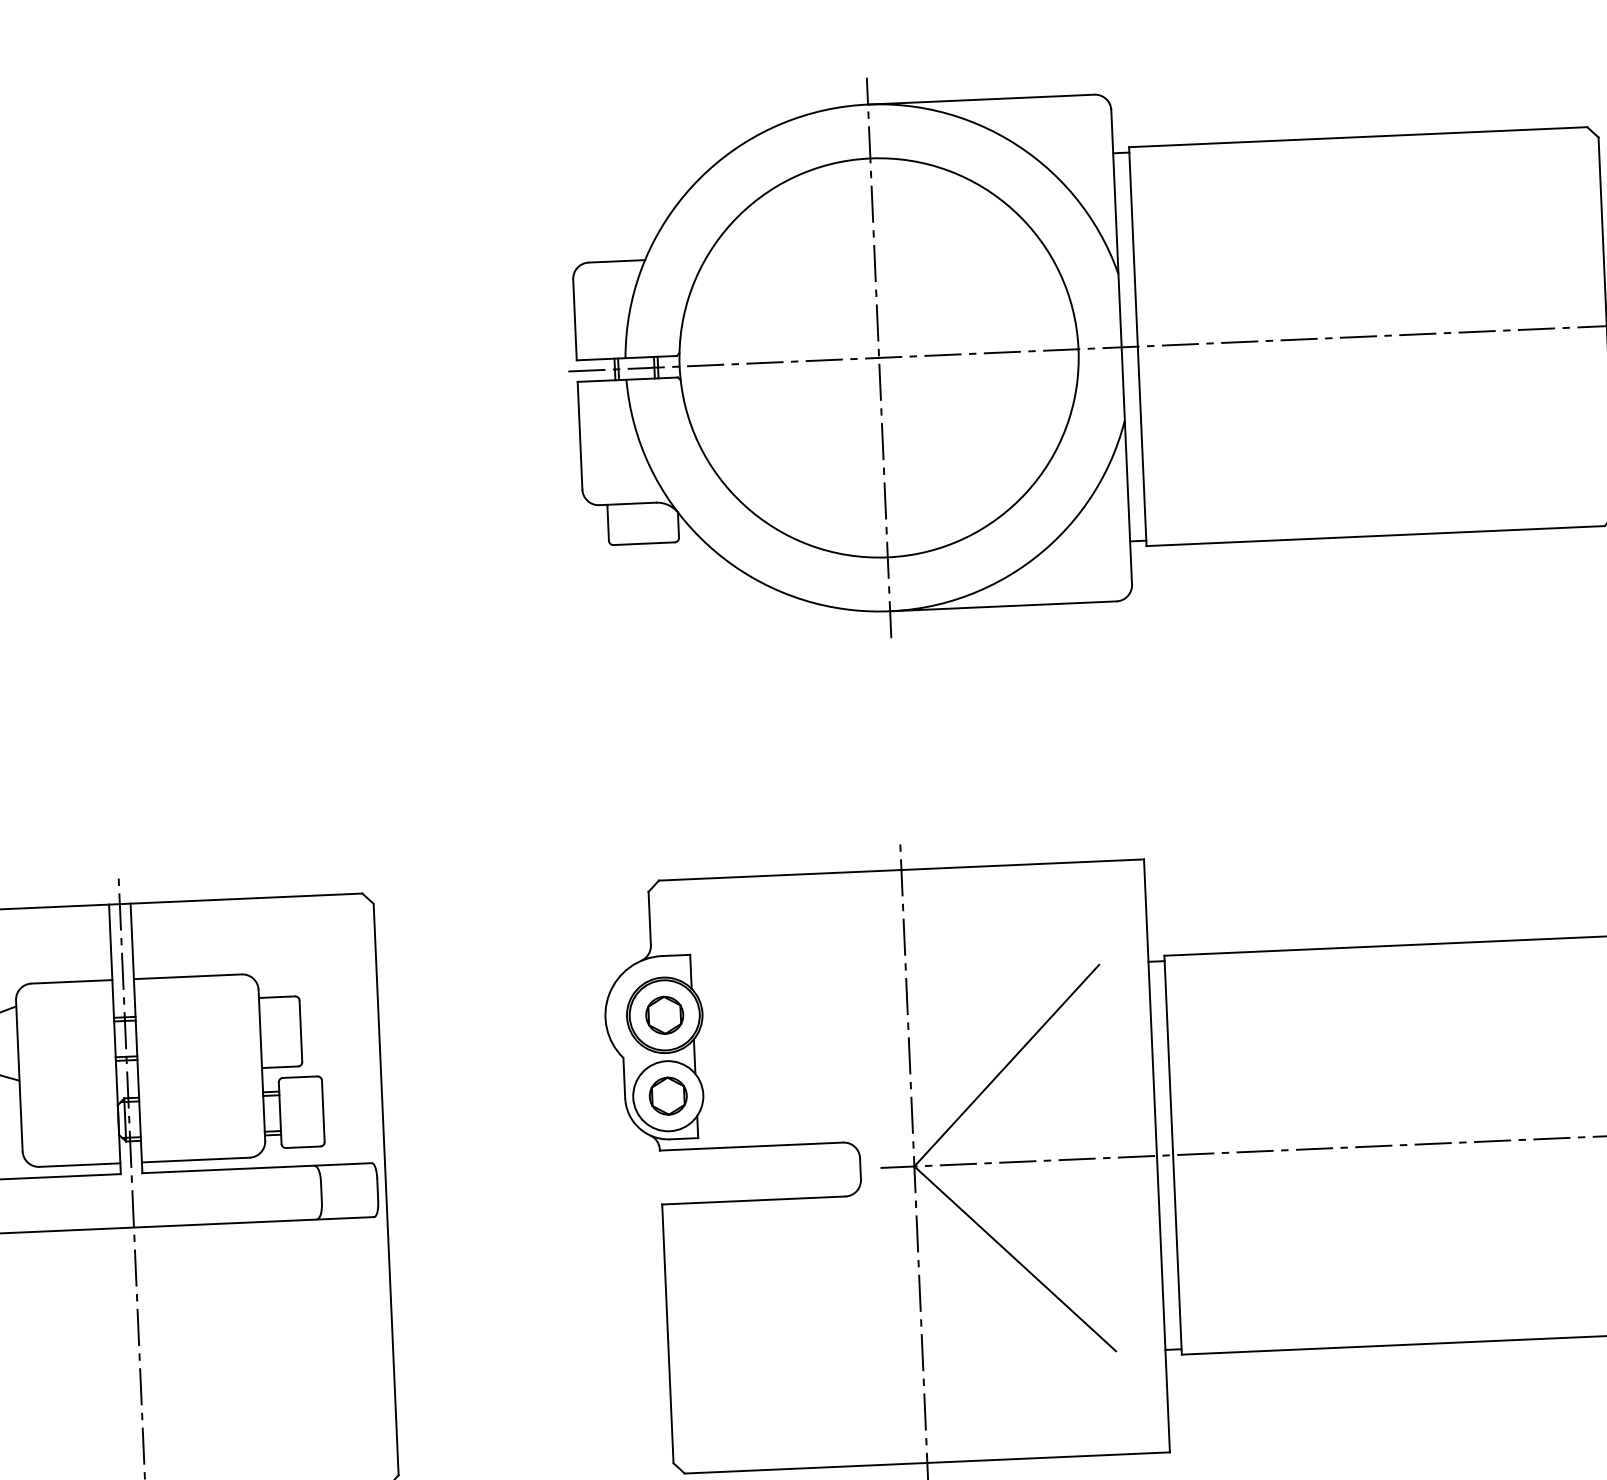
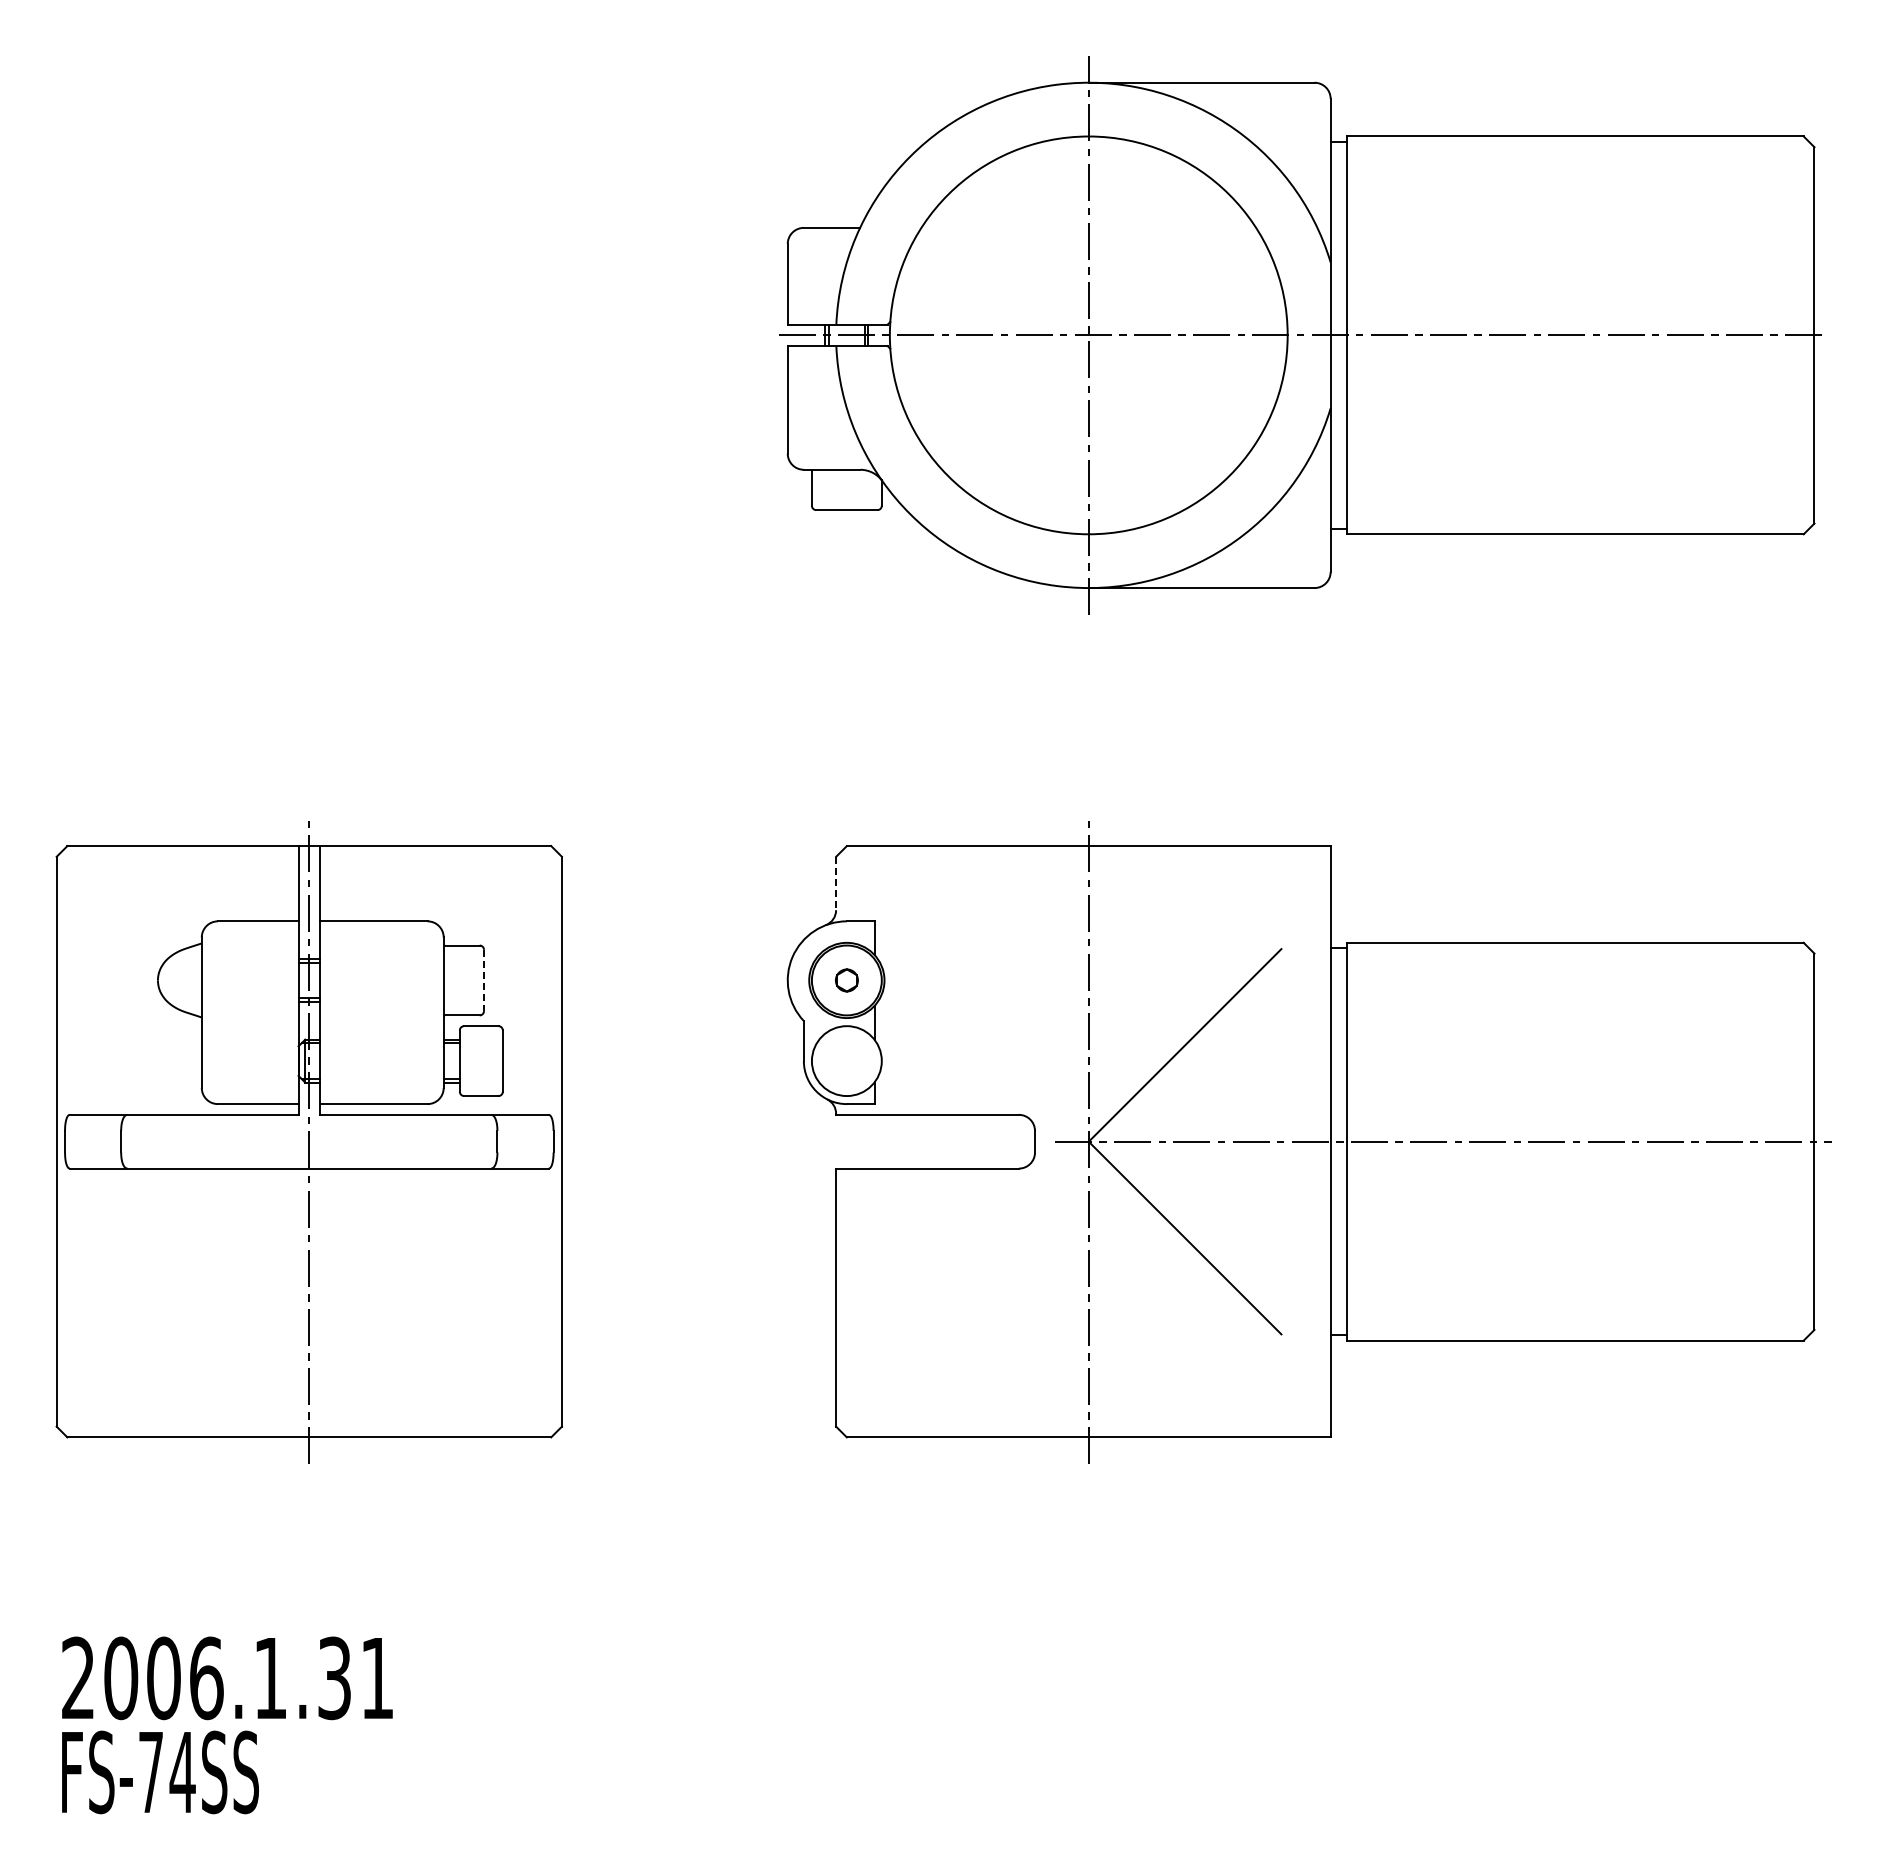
line: (650, 918) -> (836, 883), solid -> dashed
part: (664, 1015) -> (846, 980), size x0.6
line: (301, 1031) -> (484, 980), solid -> dashed
part: (667, 1095) -> (846, 1060), removed

